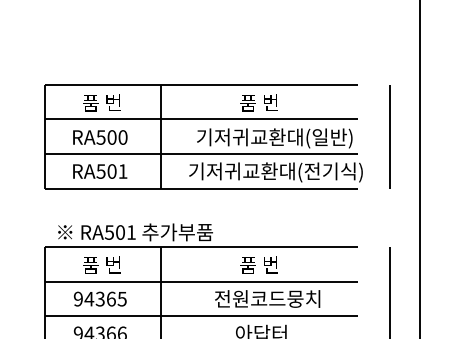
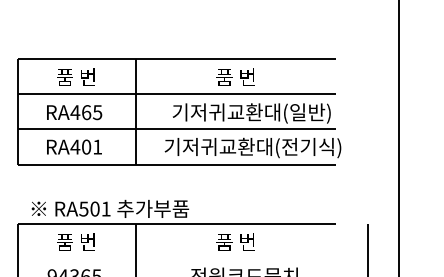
line: (389, 136) -> (368, 111), removed
text: (111, 137) -> (85, 112), RA500 -> RA465
text: (100, 171) -> (74, 147), RA501 -> RA401
line: (216, 281) -> (192, 258), removed

